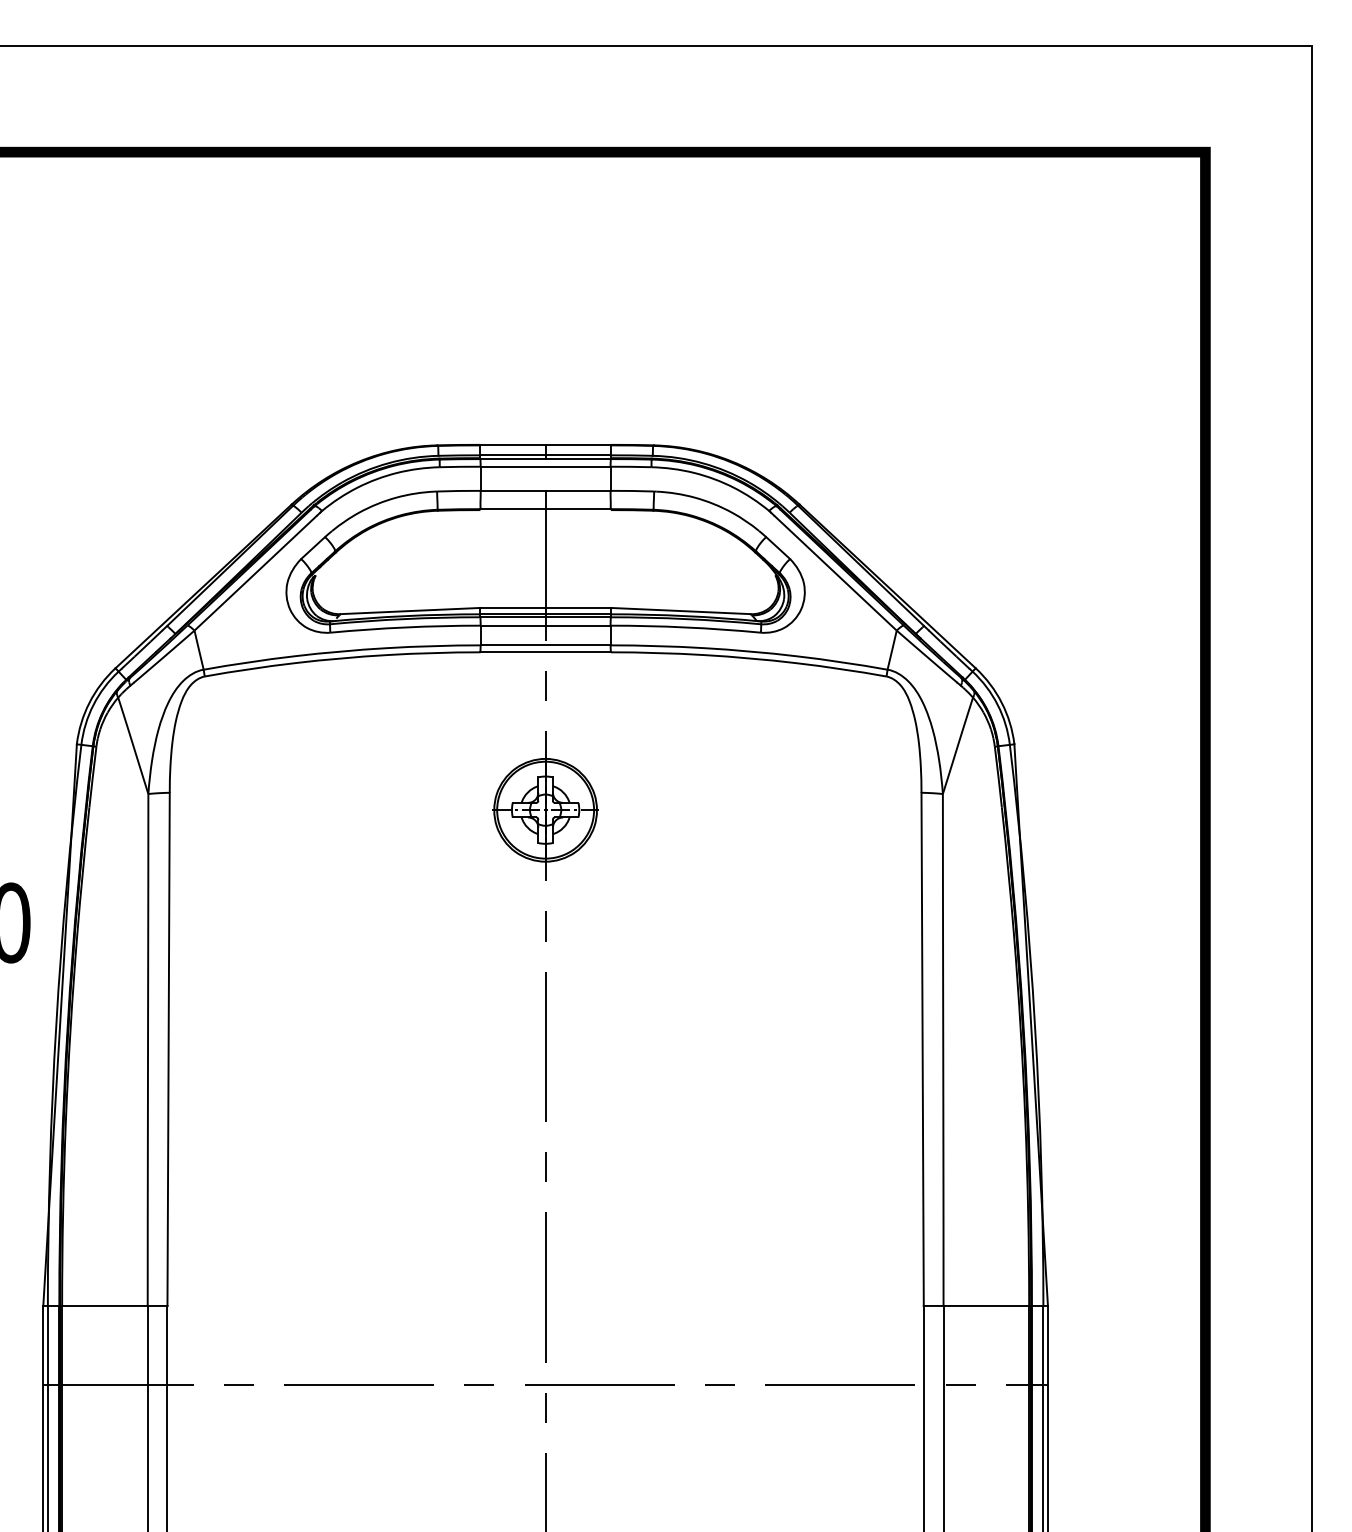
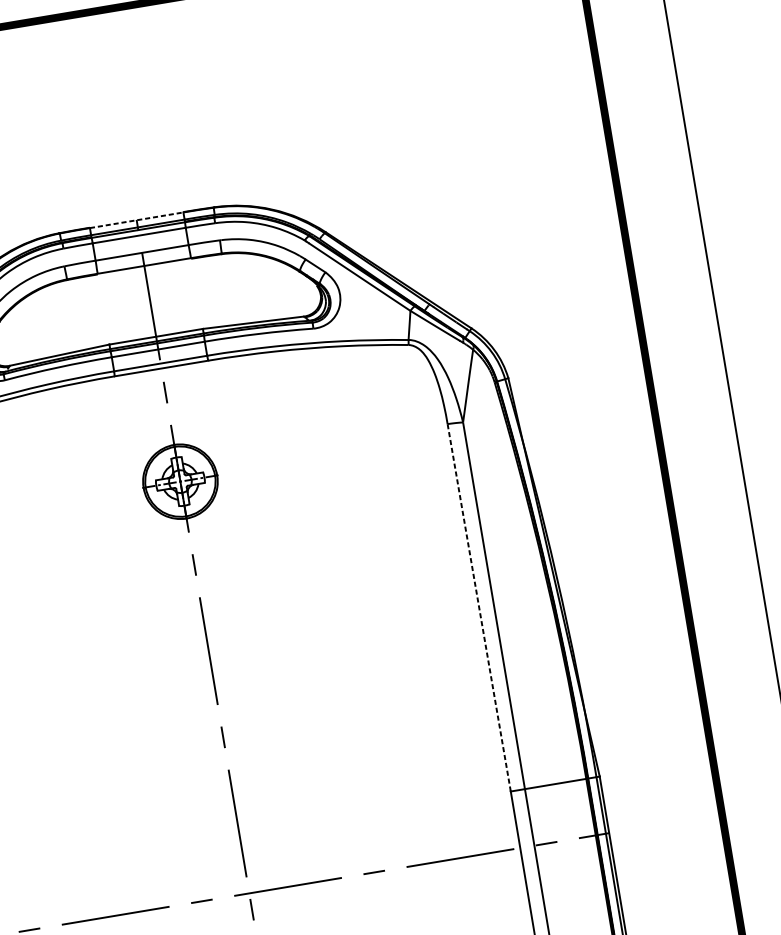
line: (546, 445) -> (137, 220), solid -> dashed
line: (922, 1049) -> (479, 607), solid -> dashed

